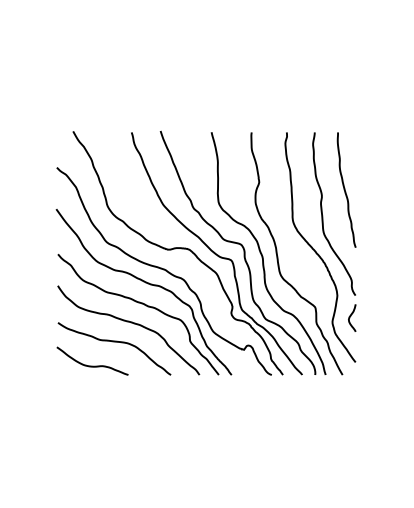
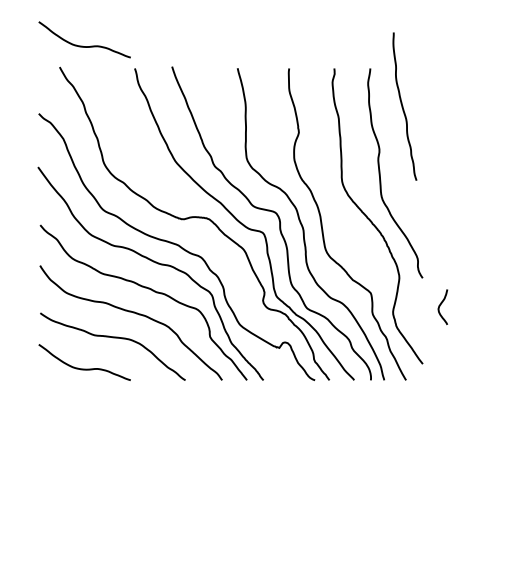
curve: (92, 114) -> (84, 45), added
curve: (345, 189) -> (403, 105), moved
curve: (351, 316) -> (441, 305), moved

